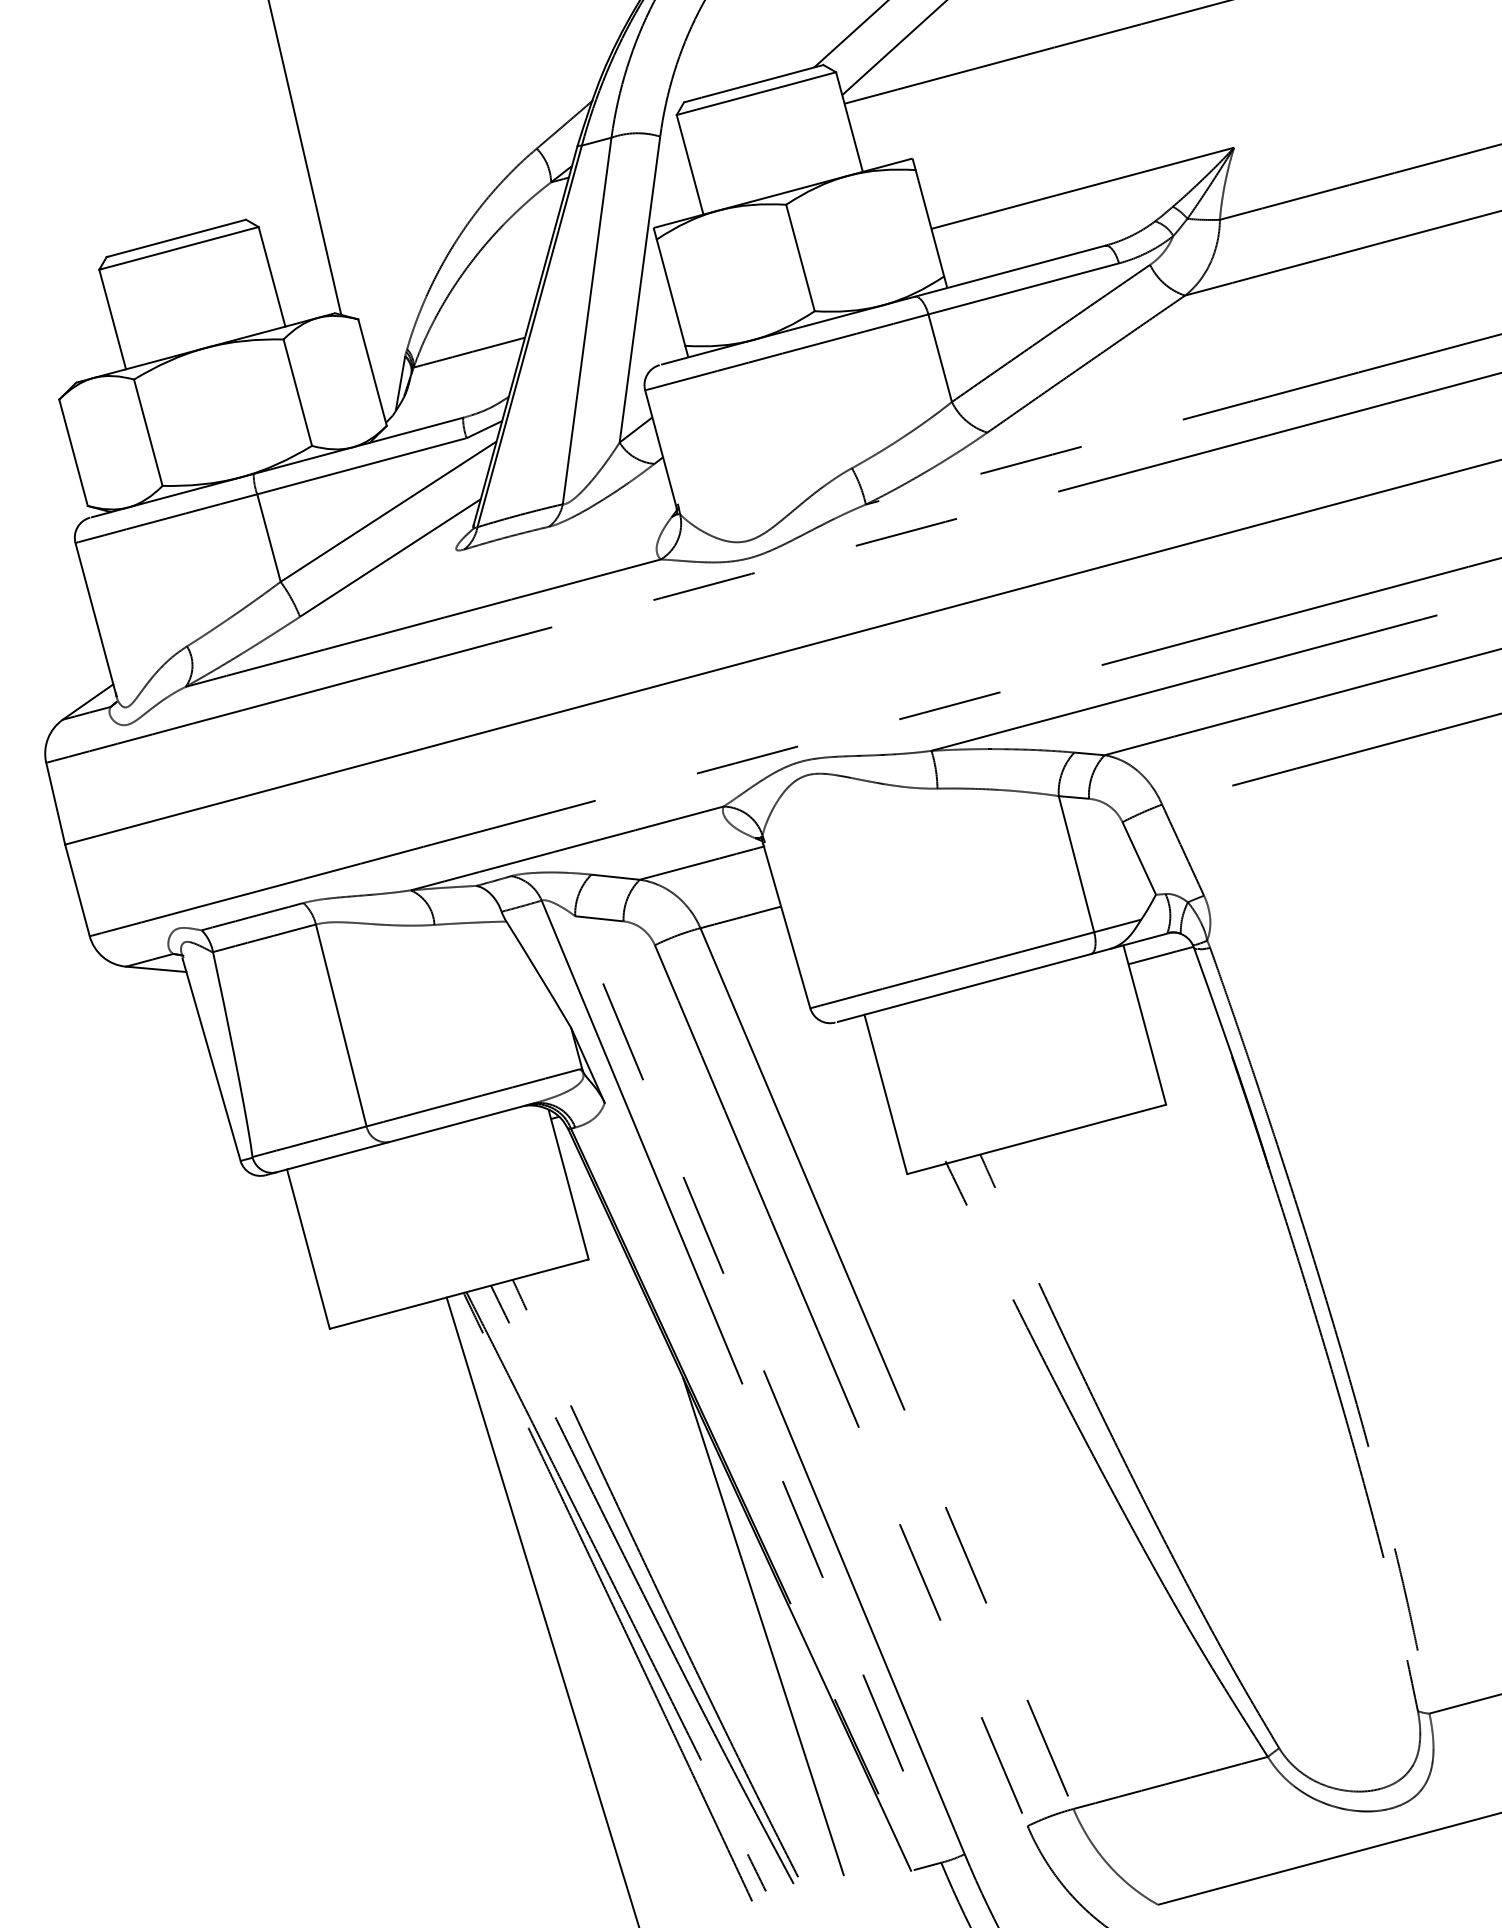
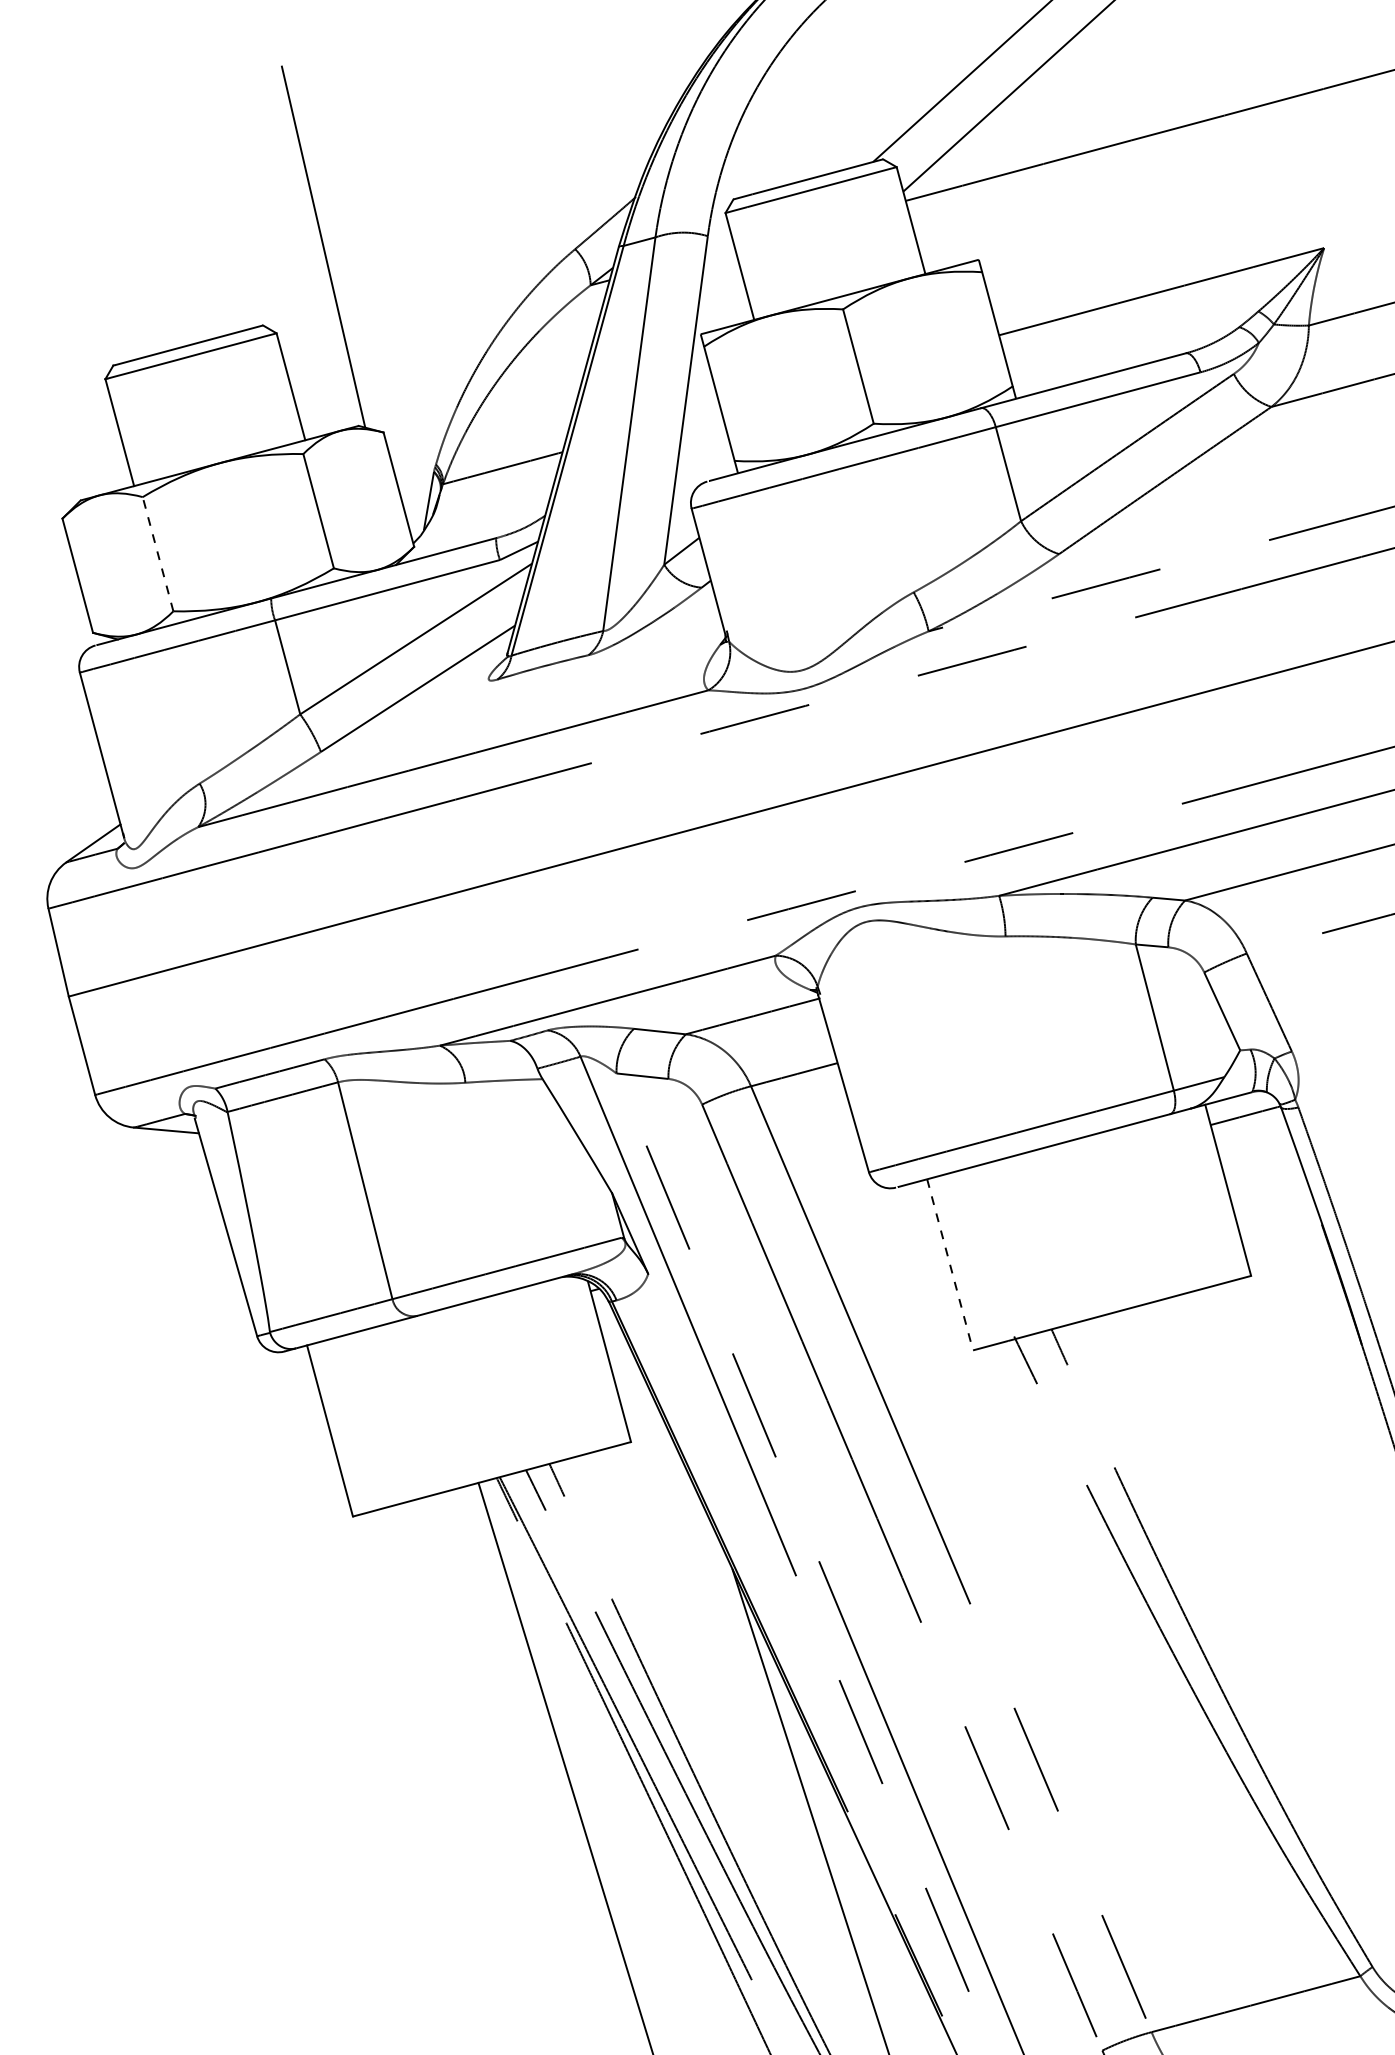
line: (148, 432) -> (158, 553), solid -> dashed
line: (885, 1094) -> (949, 1264), solid -> dashed

